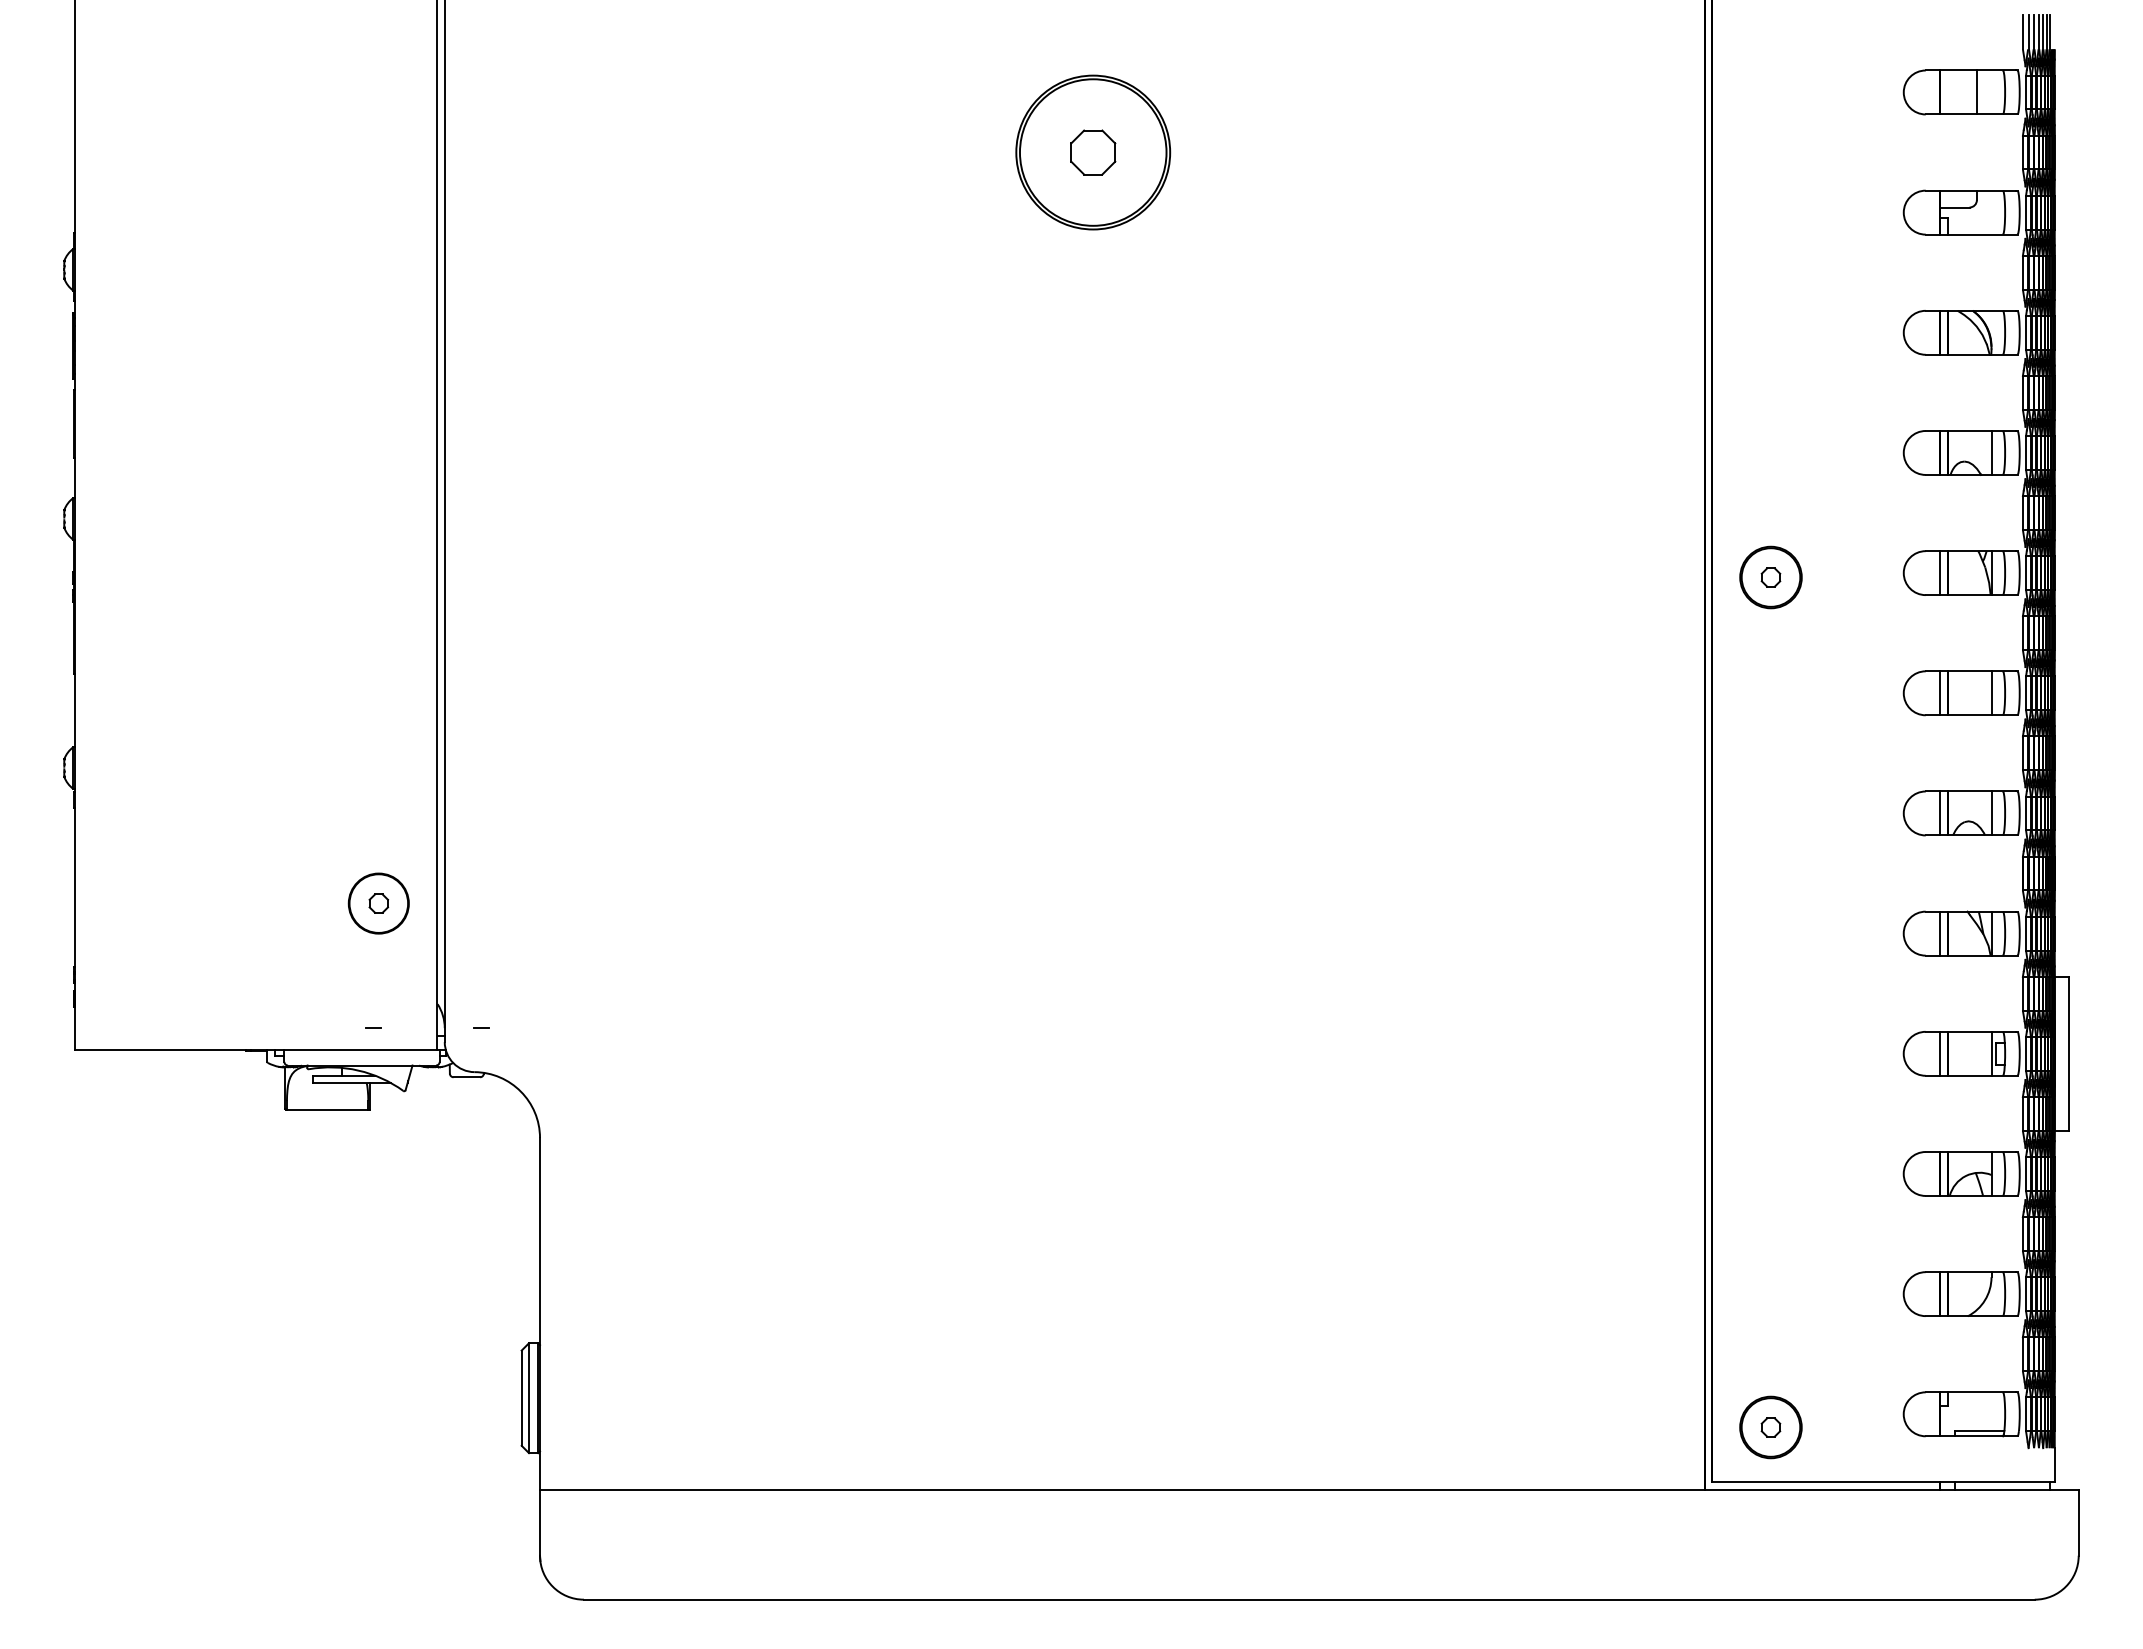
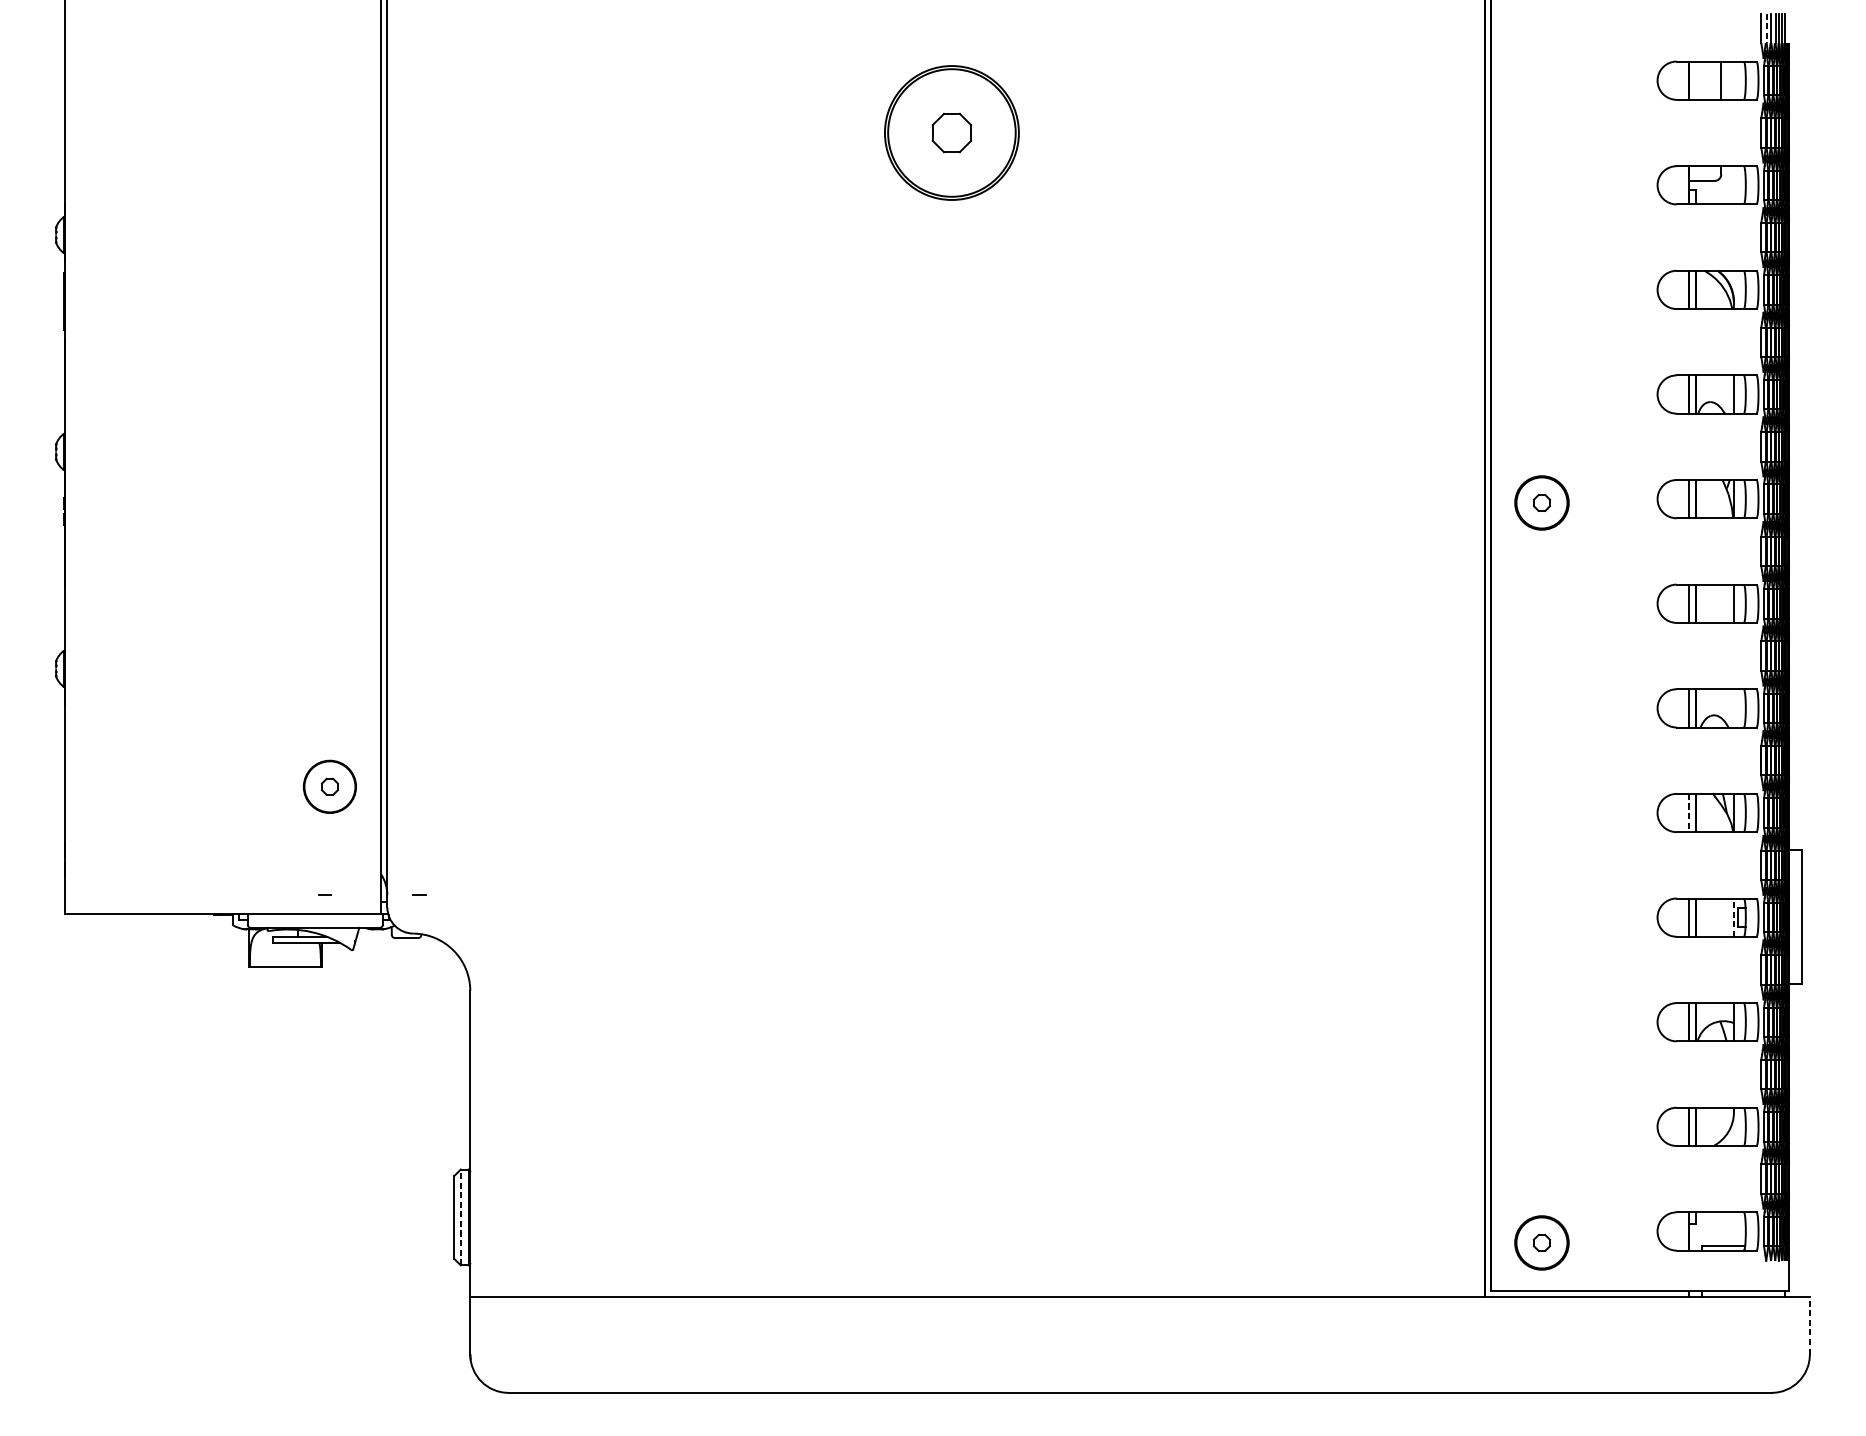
line: (2029, 32) -> (1767, 28), solid -> dashed
line: (1991, 813) -> (1733, 708), removed
line: (1939, 933) -> (1688, 812), solid -> dashed
line: (1991, 1053) -> (1733, 917), solid -> dashed
line: (529, 1398) -> (461, 1217), solid -> dashed
line: (2078, 1522) -> (1809, 1325), solid -> dashed

